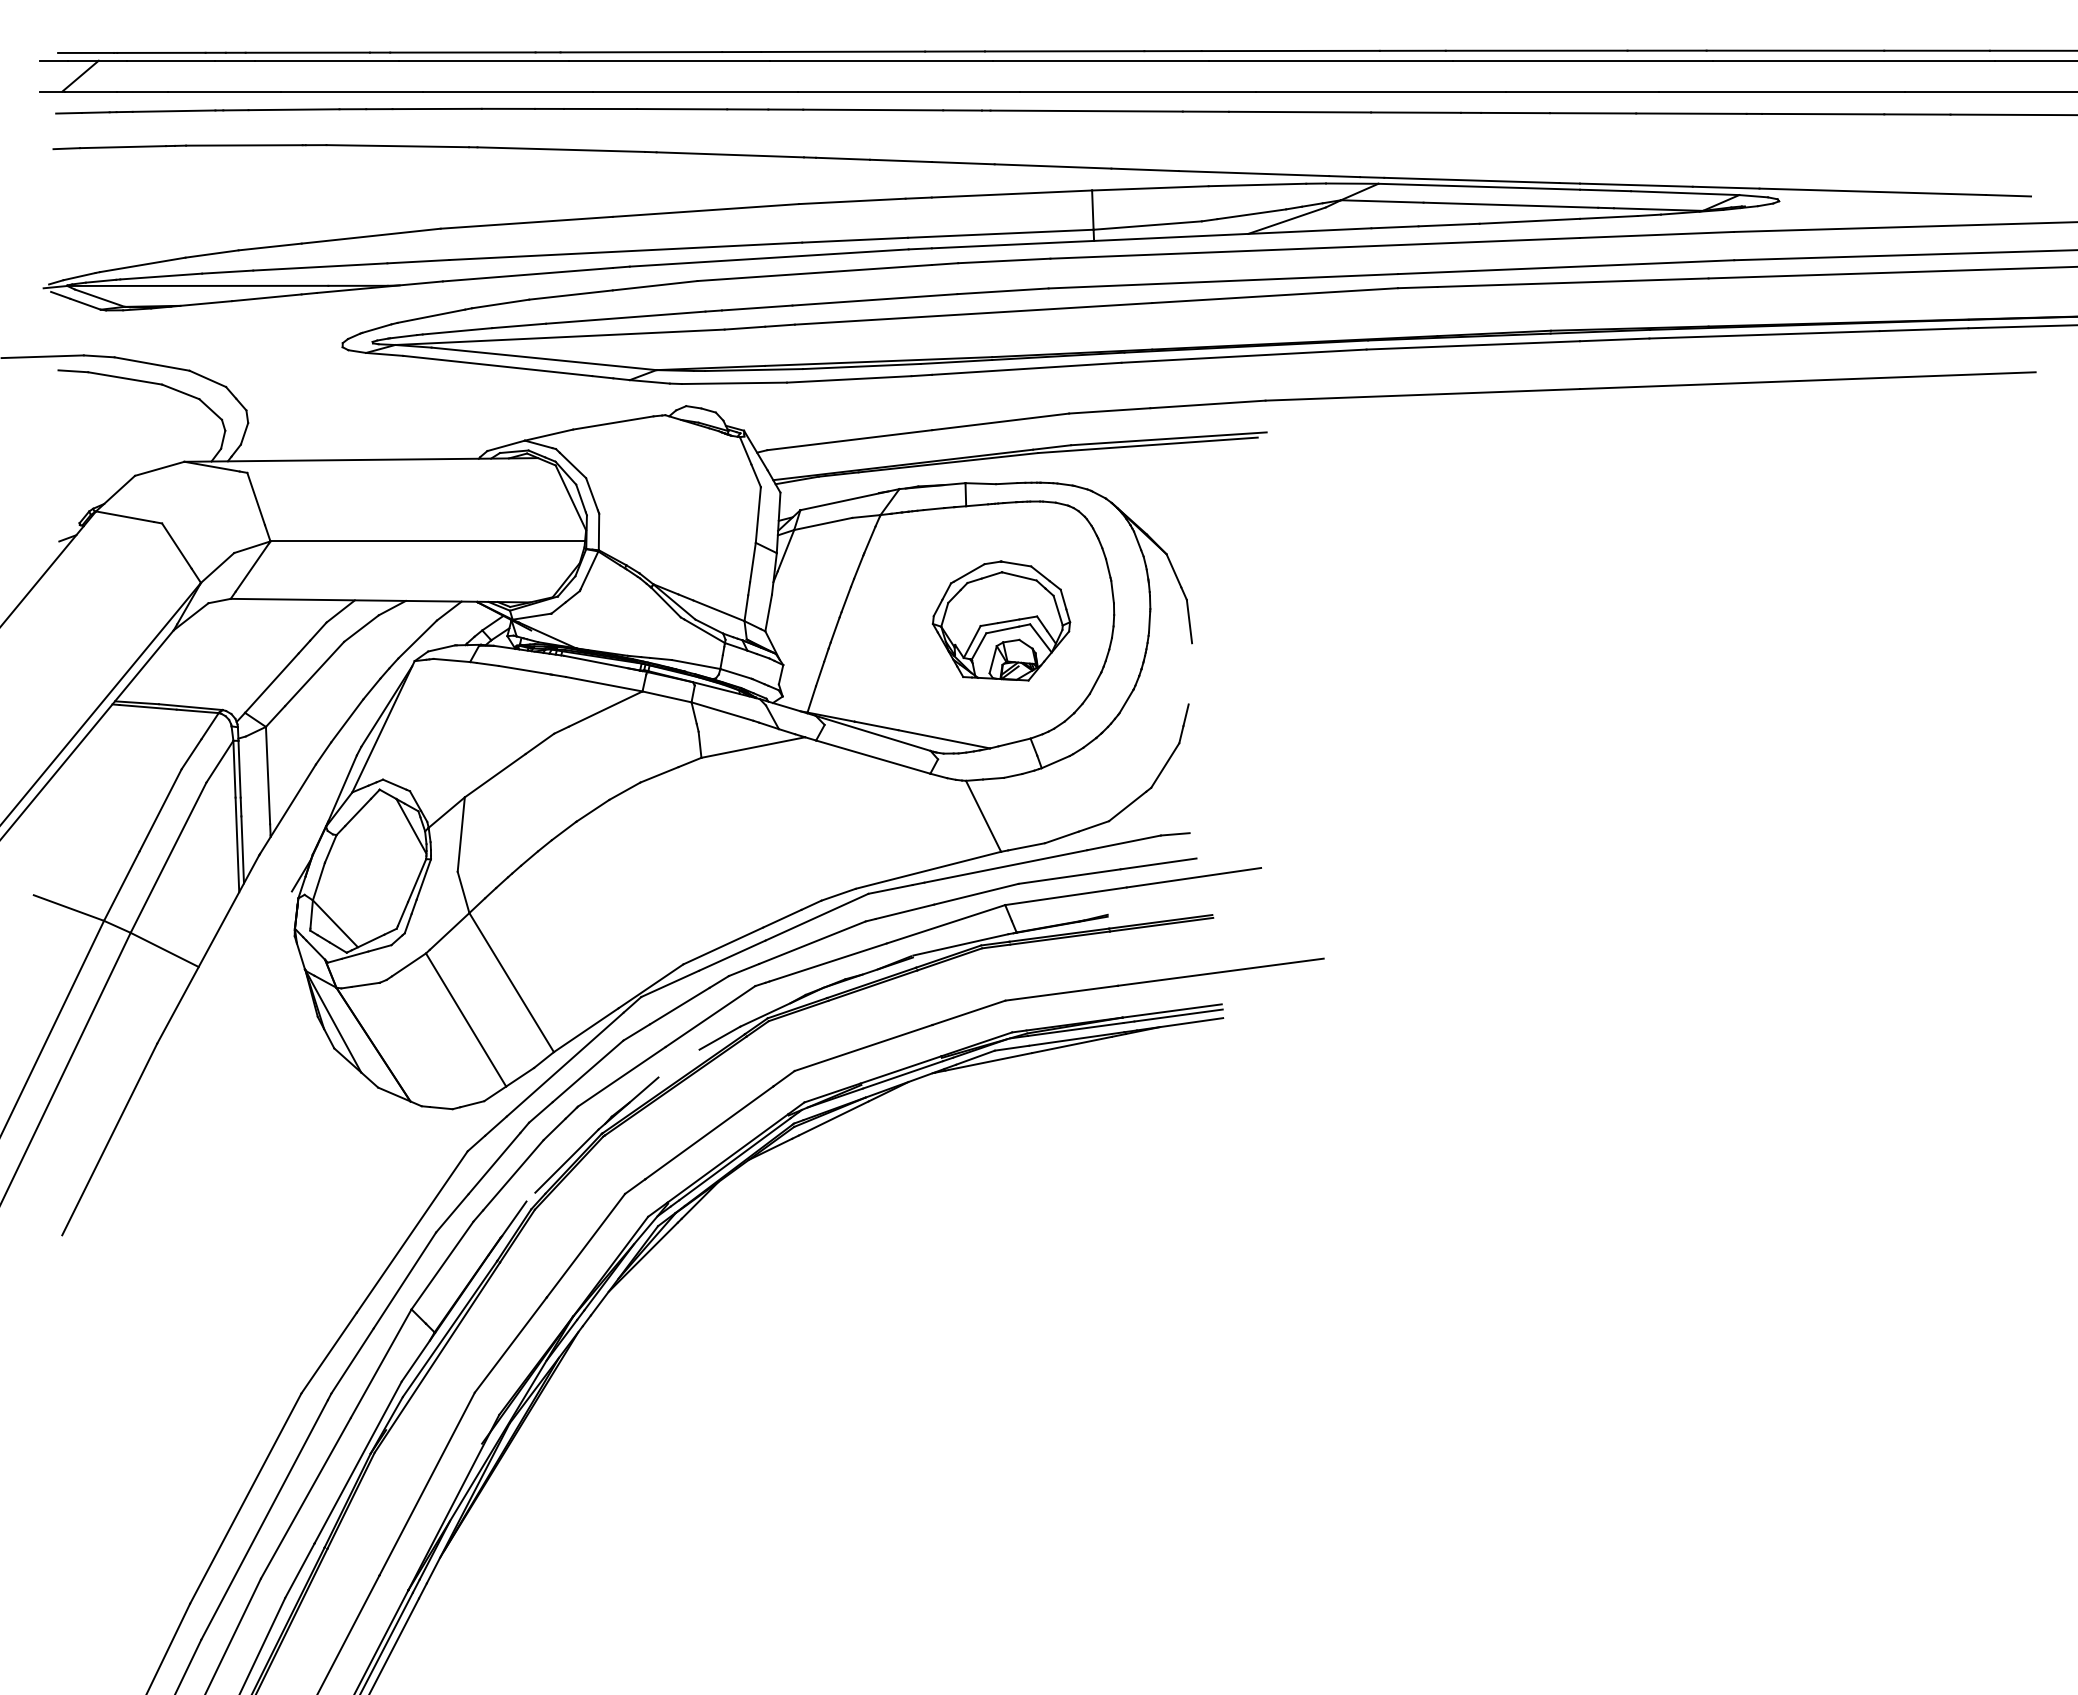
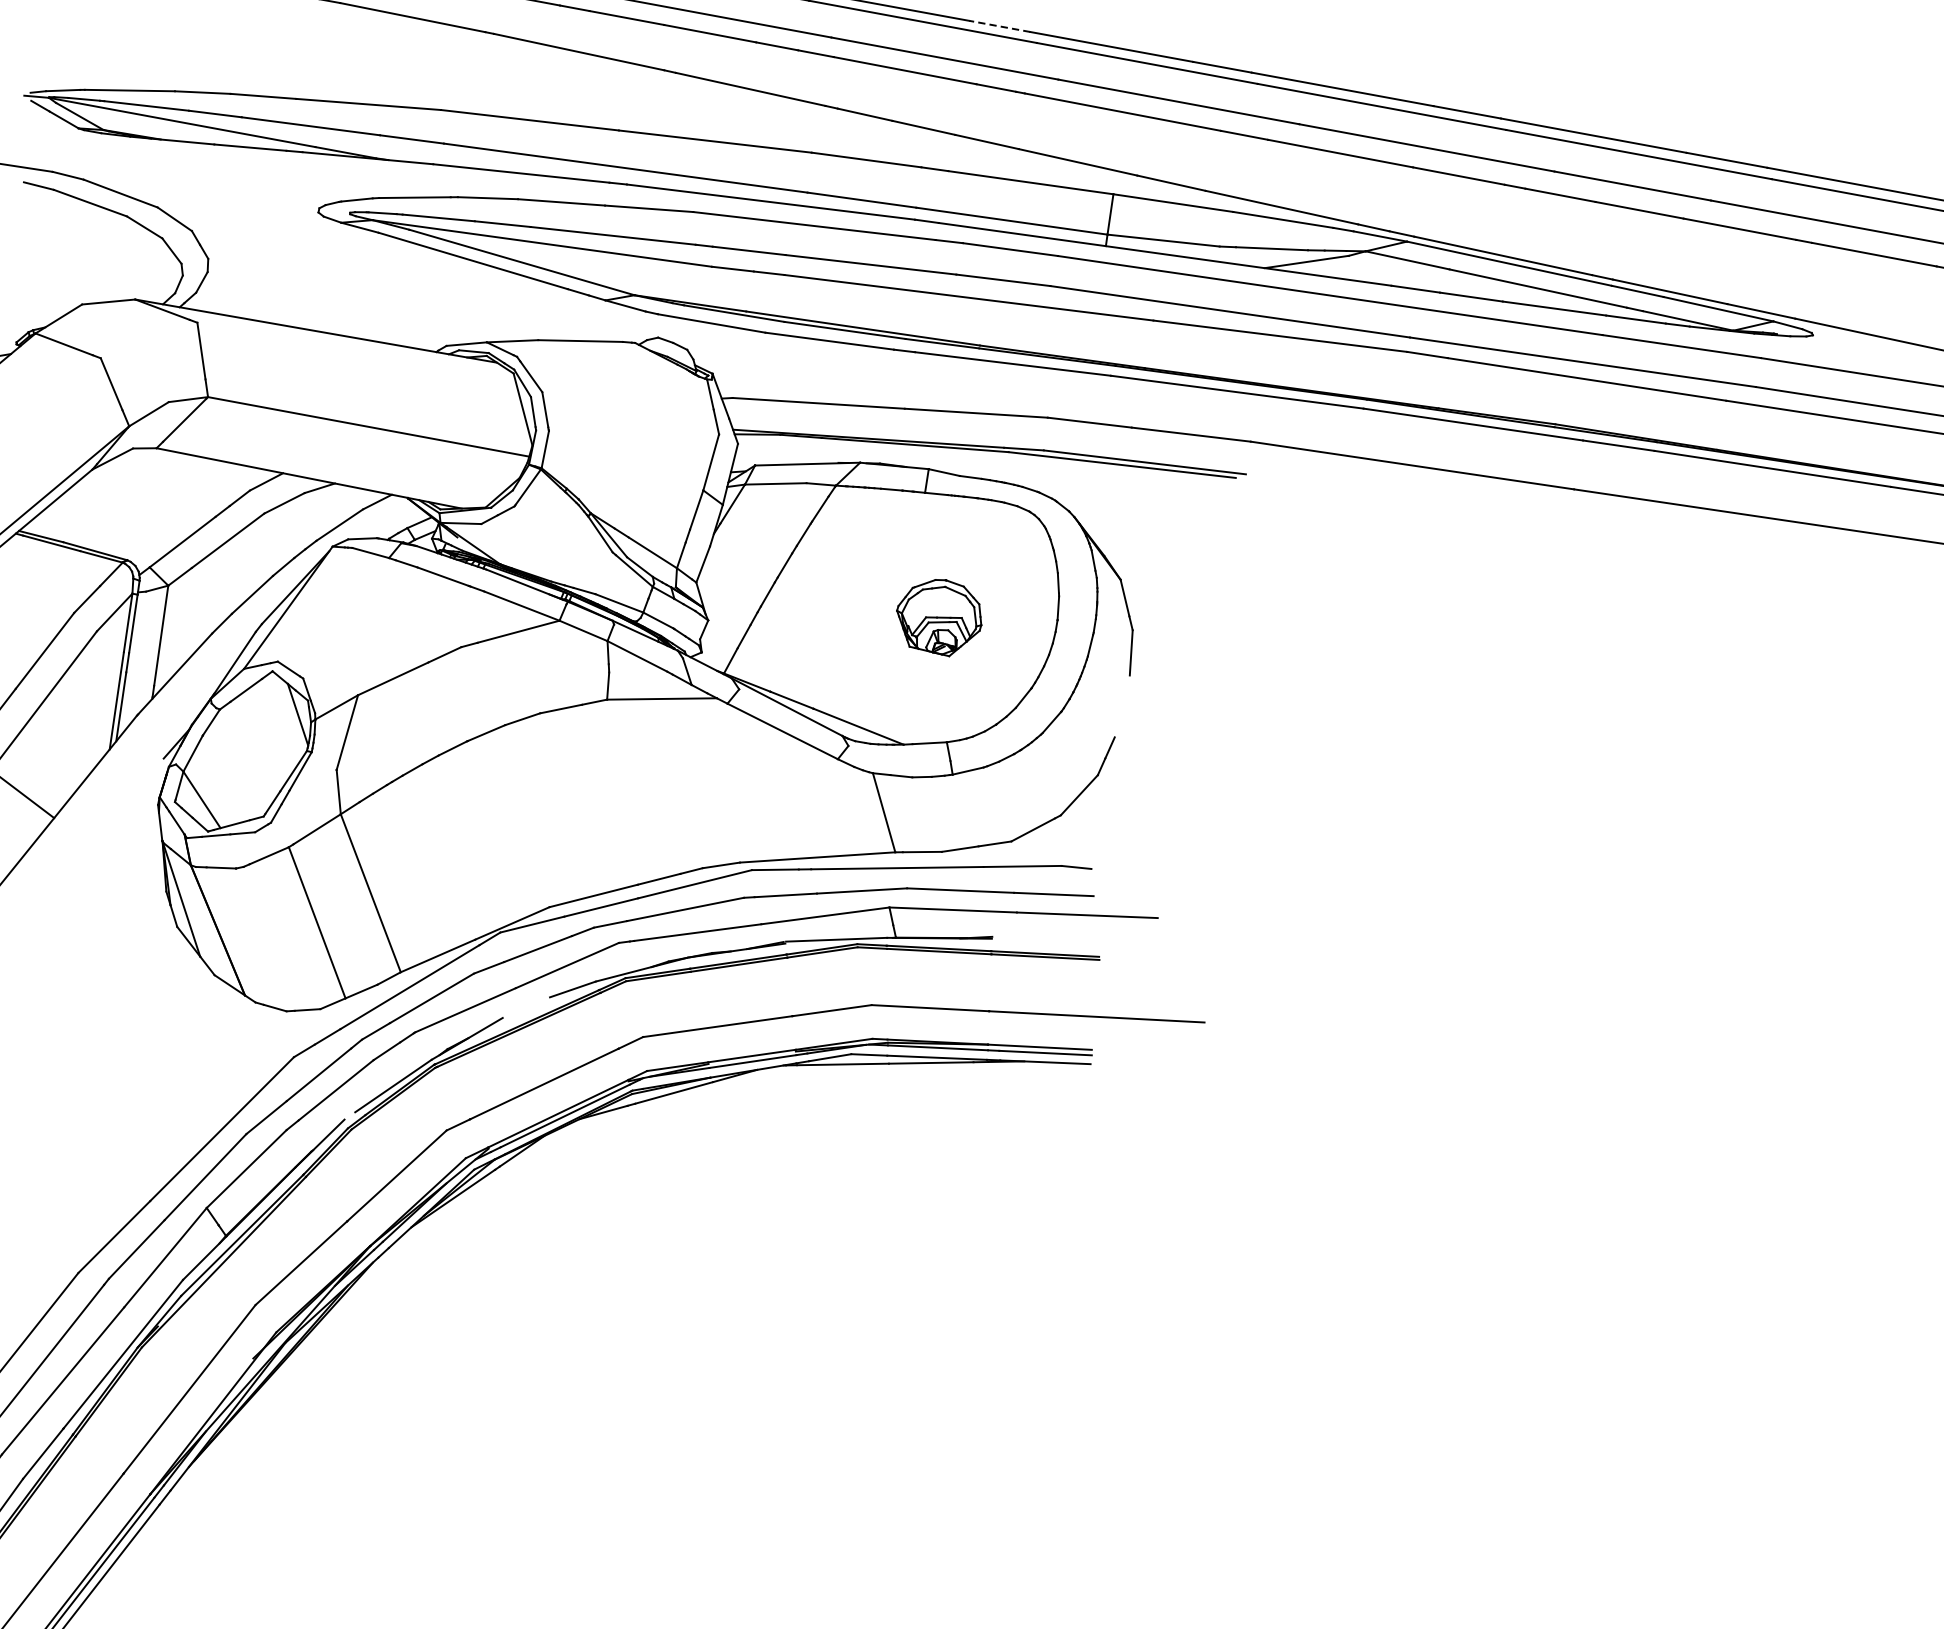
line: (955, 51) -> (1000, 26), solid -> dashed
part: (1001, 620) -> (939, 616), size x0.6

